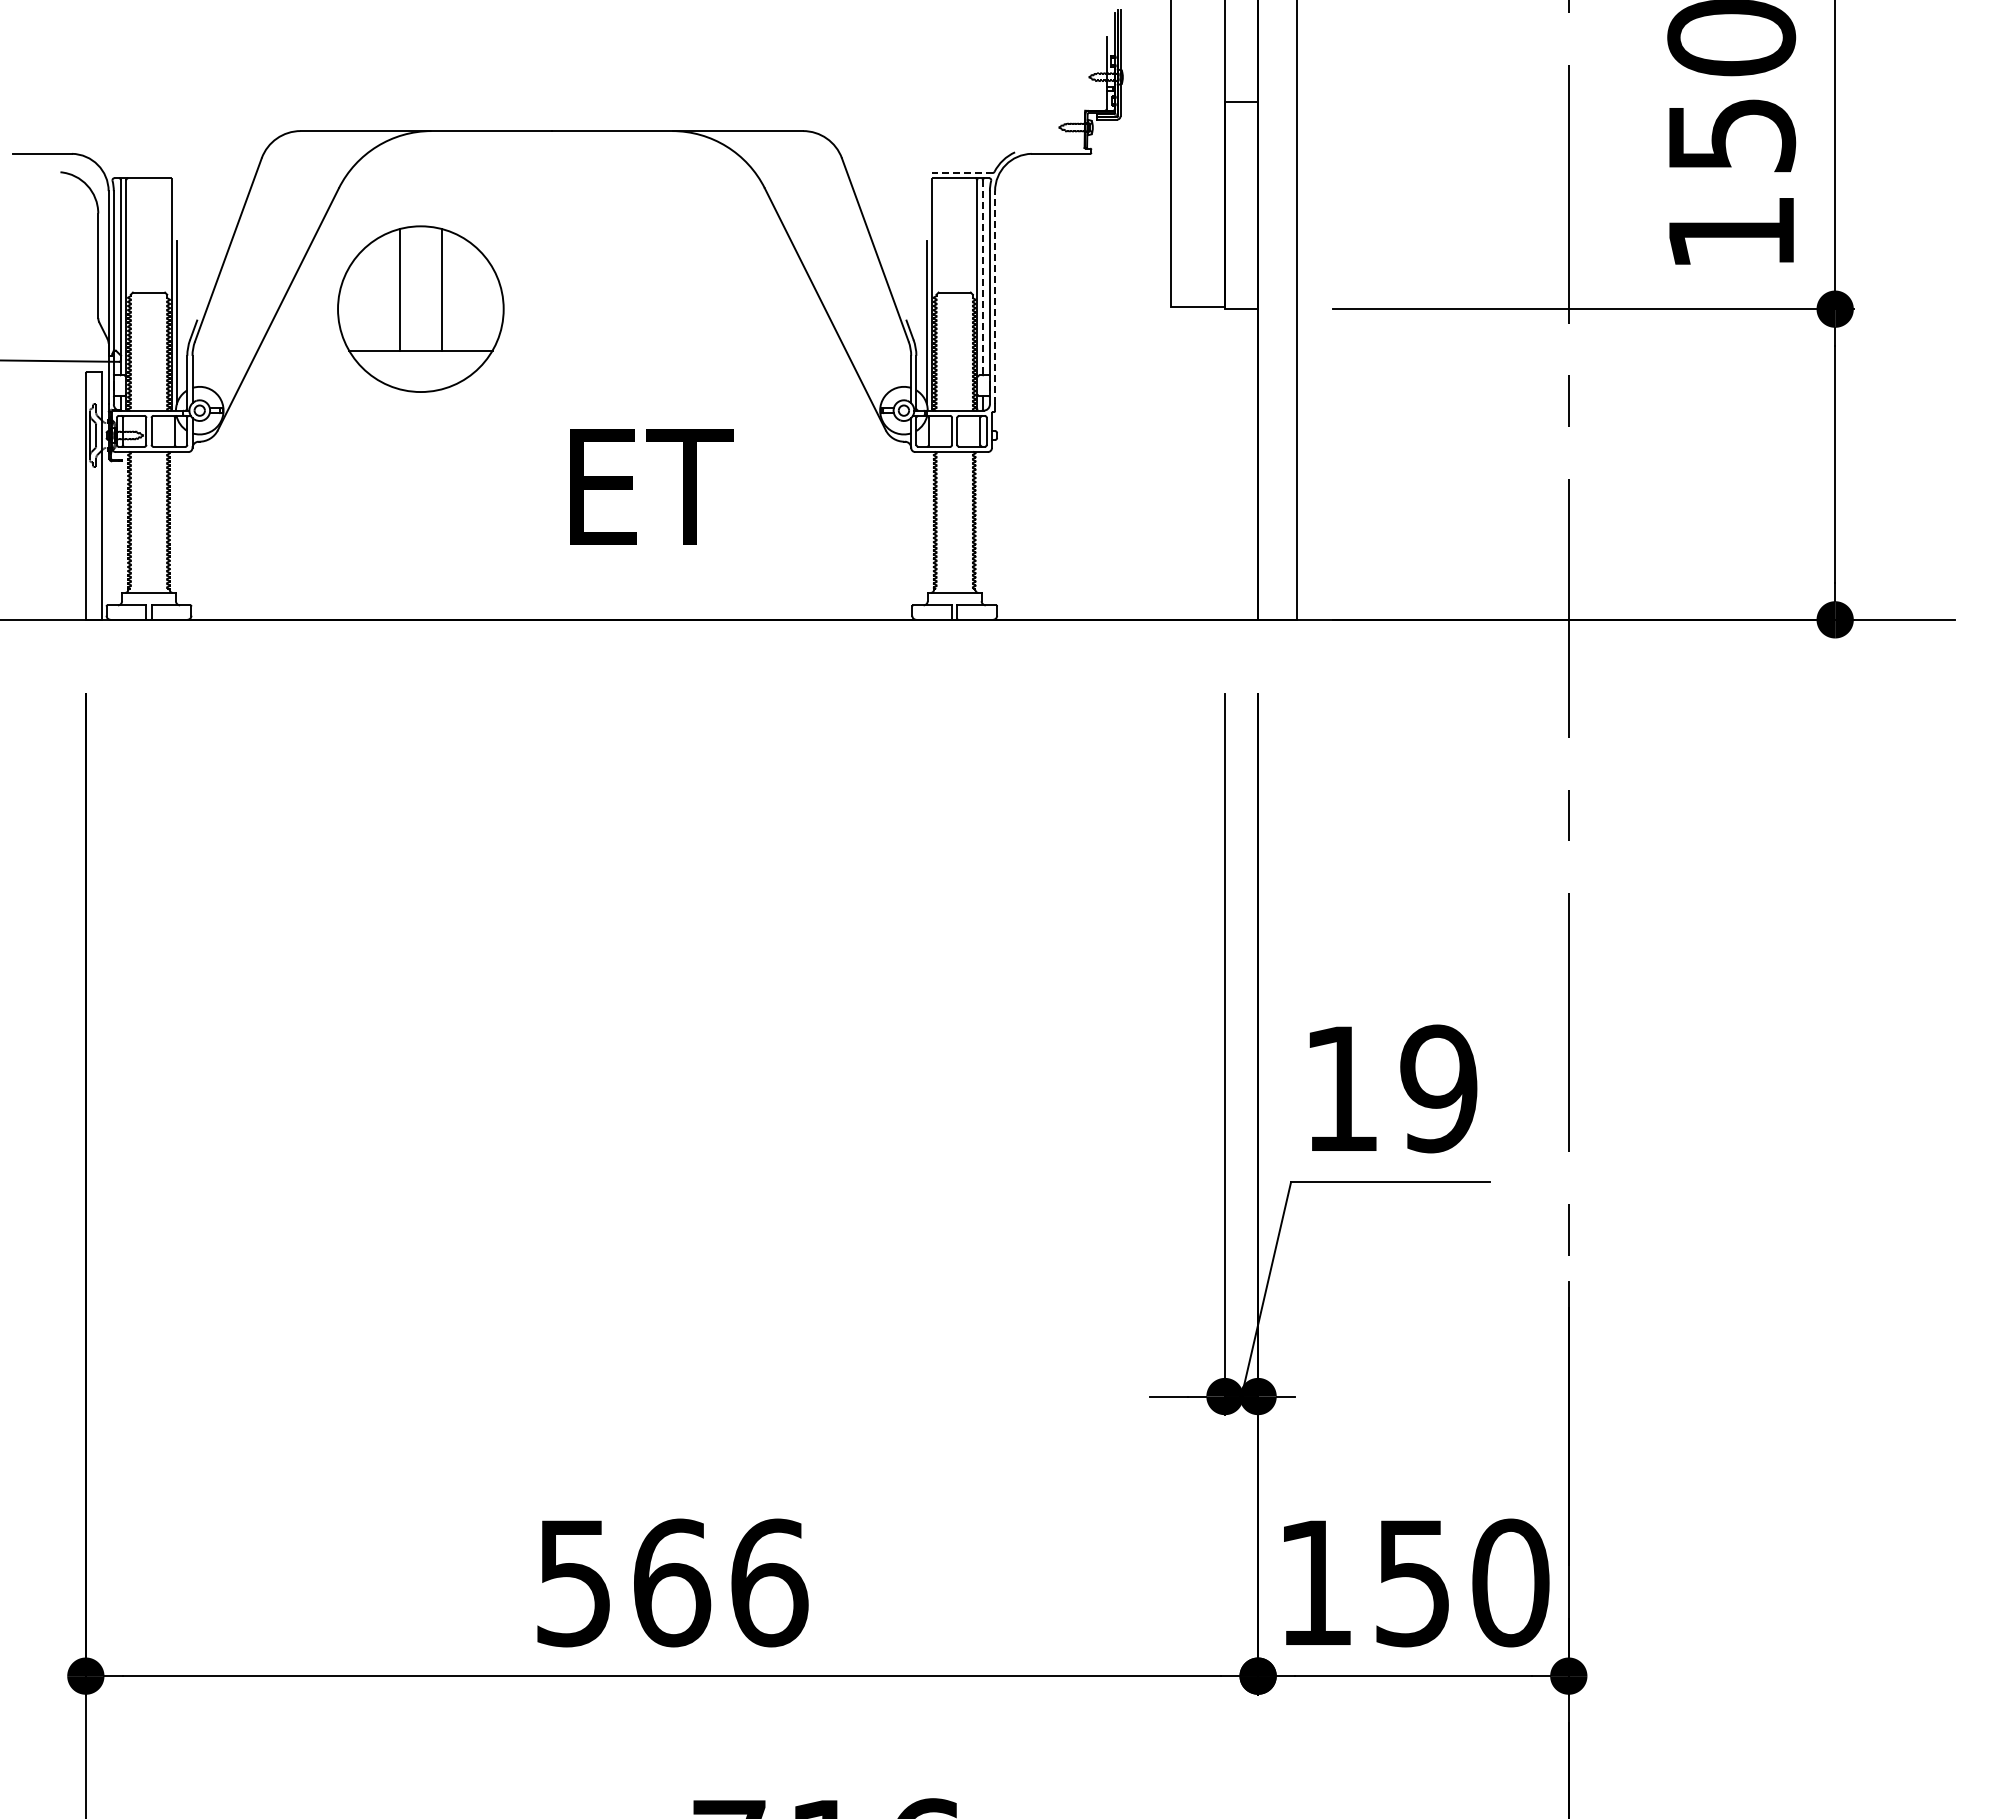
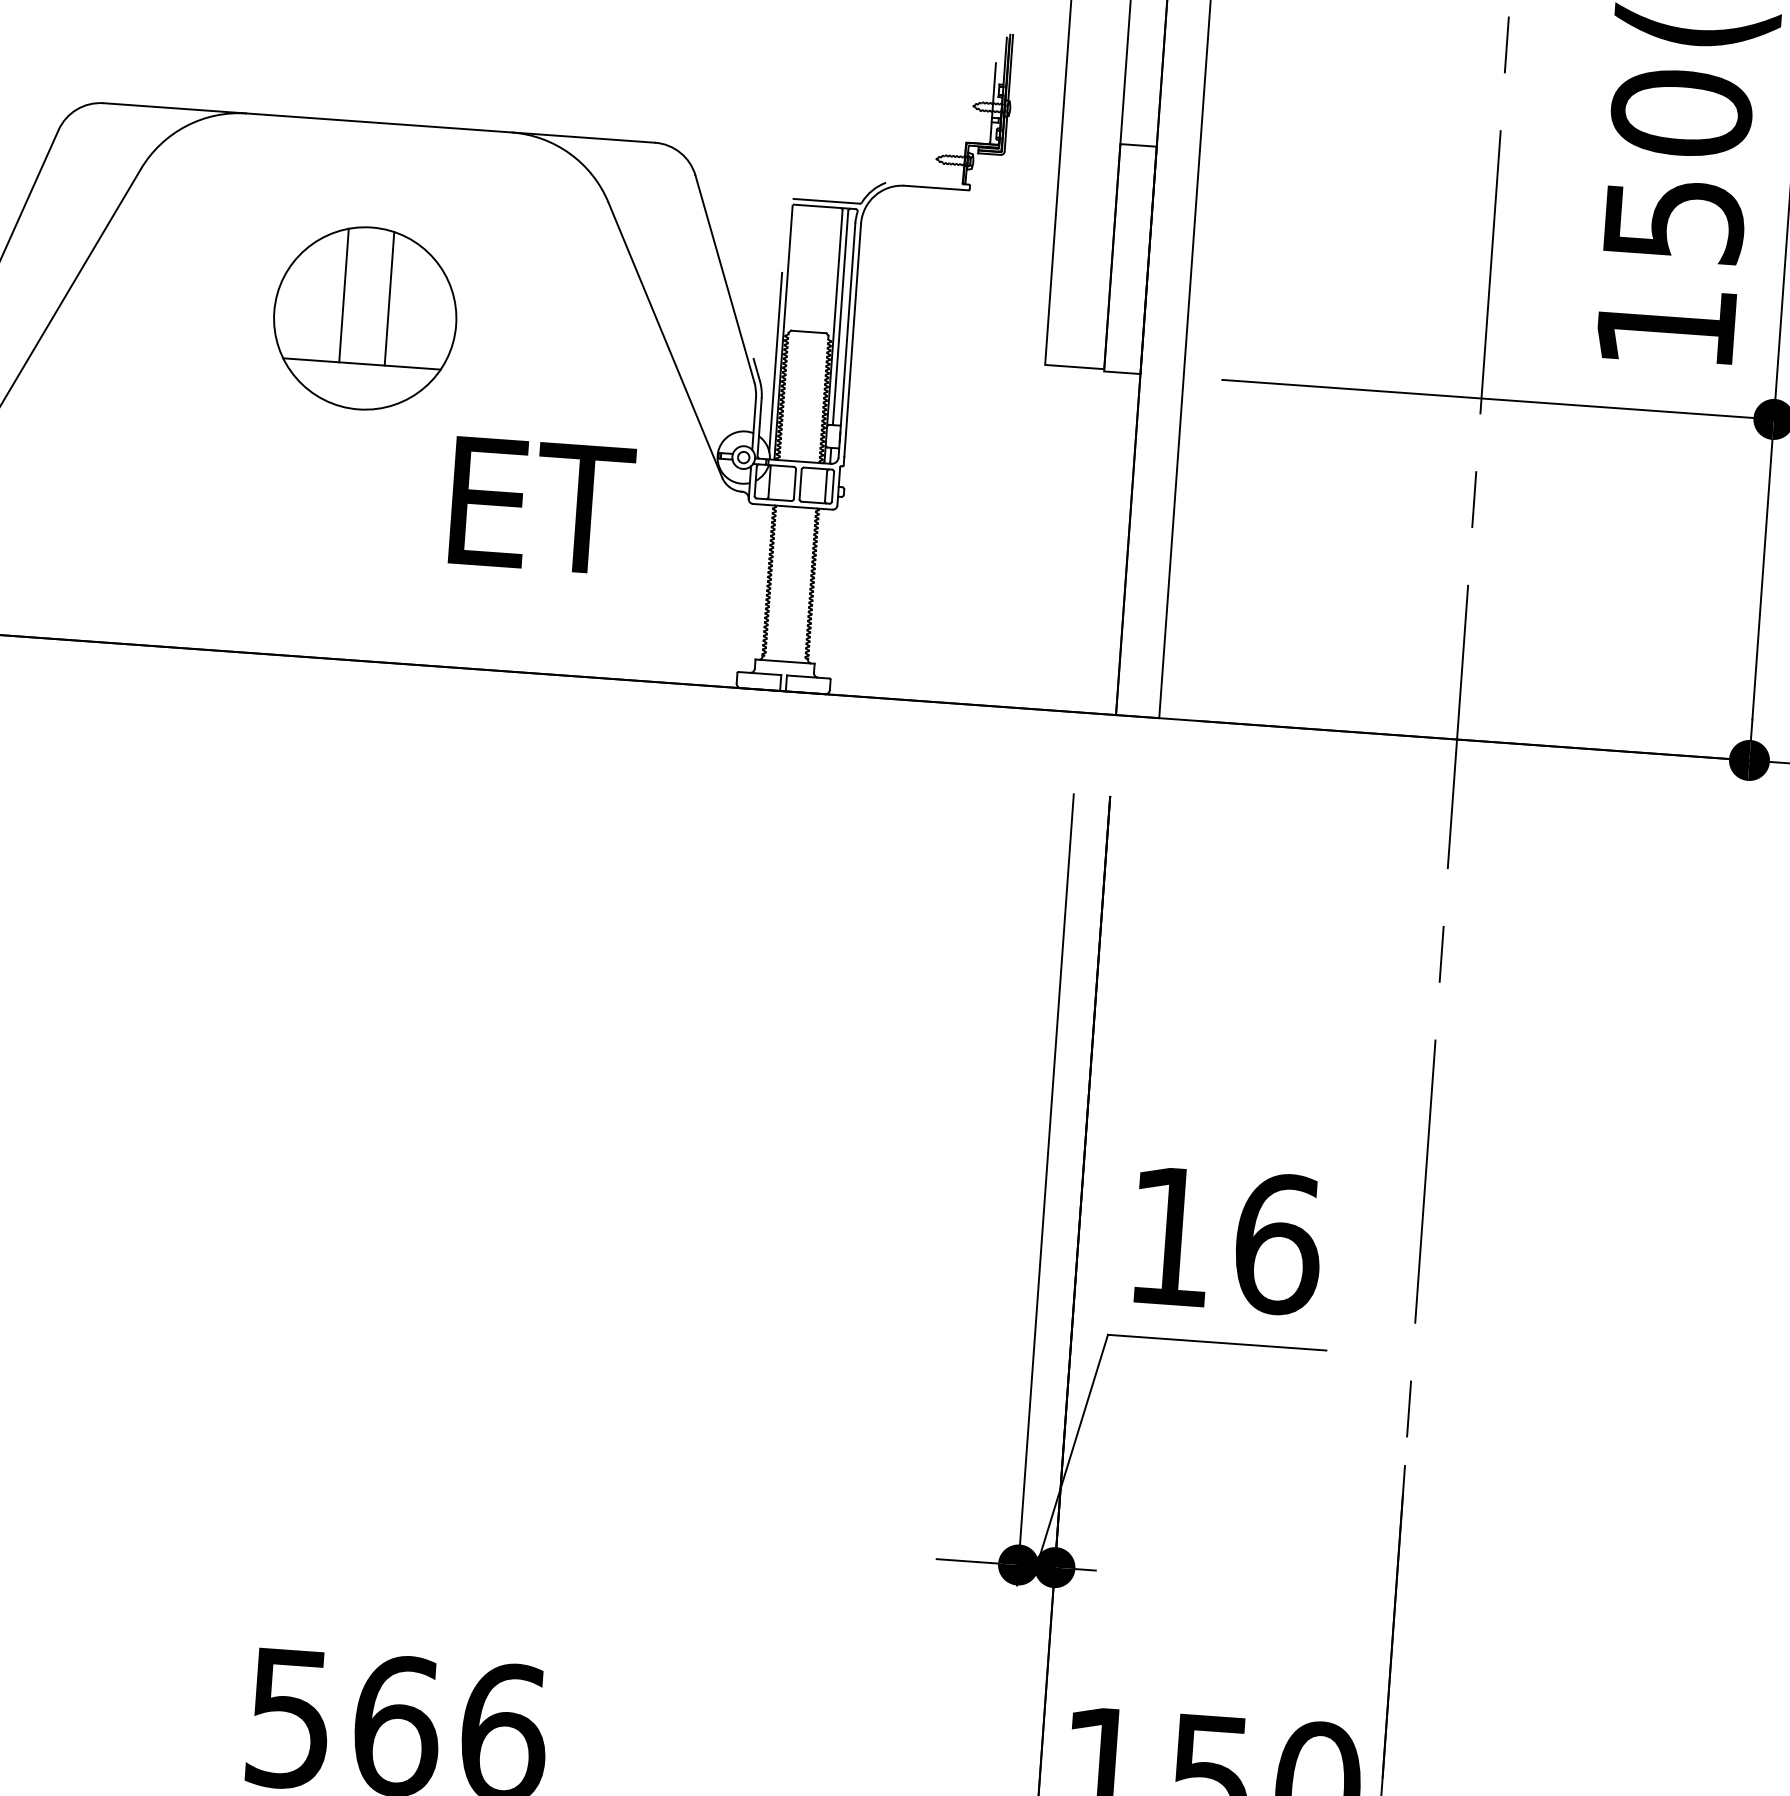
line: (962, 173) -> (826, 201), dashed -> solid
line: (982, 277) -> (840, 317), dashed -> solid
line: (995, 296) -> (853, 339), dashed -> solid
part: (420, 308) -> (364, 317), moved
text: (651, 486) -> (542, 505), moved
text: (1439, 1088) -> (1278, 1243), 19 -> 16

